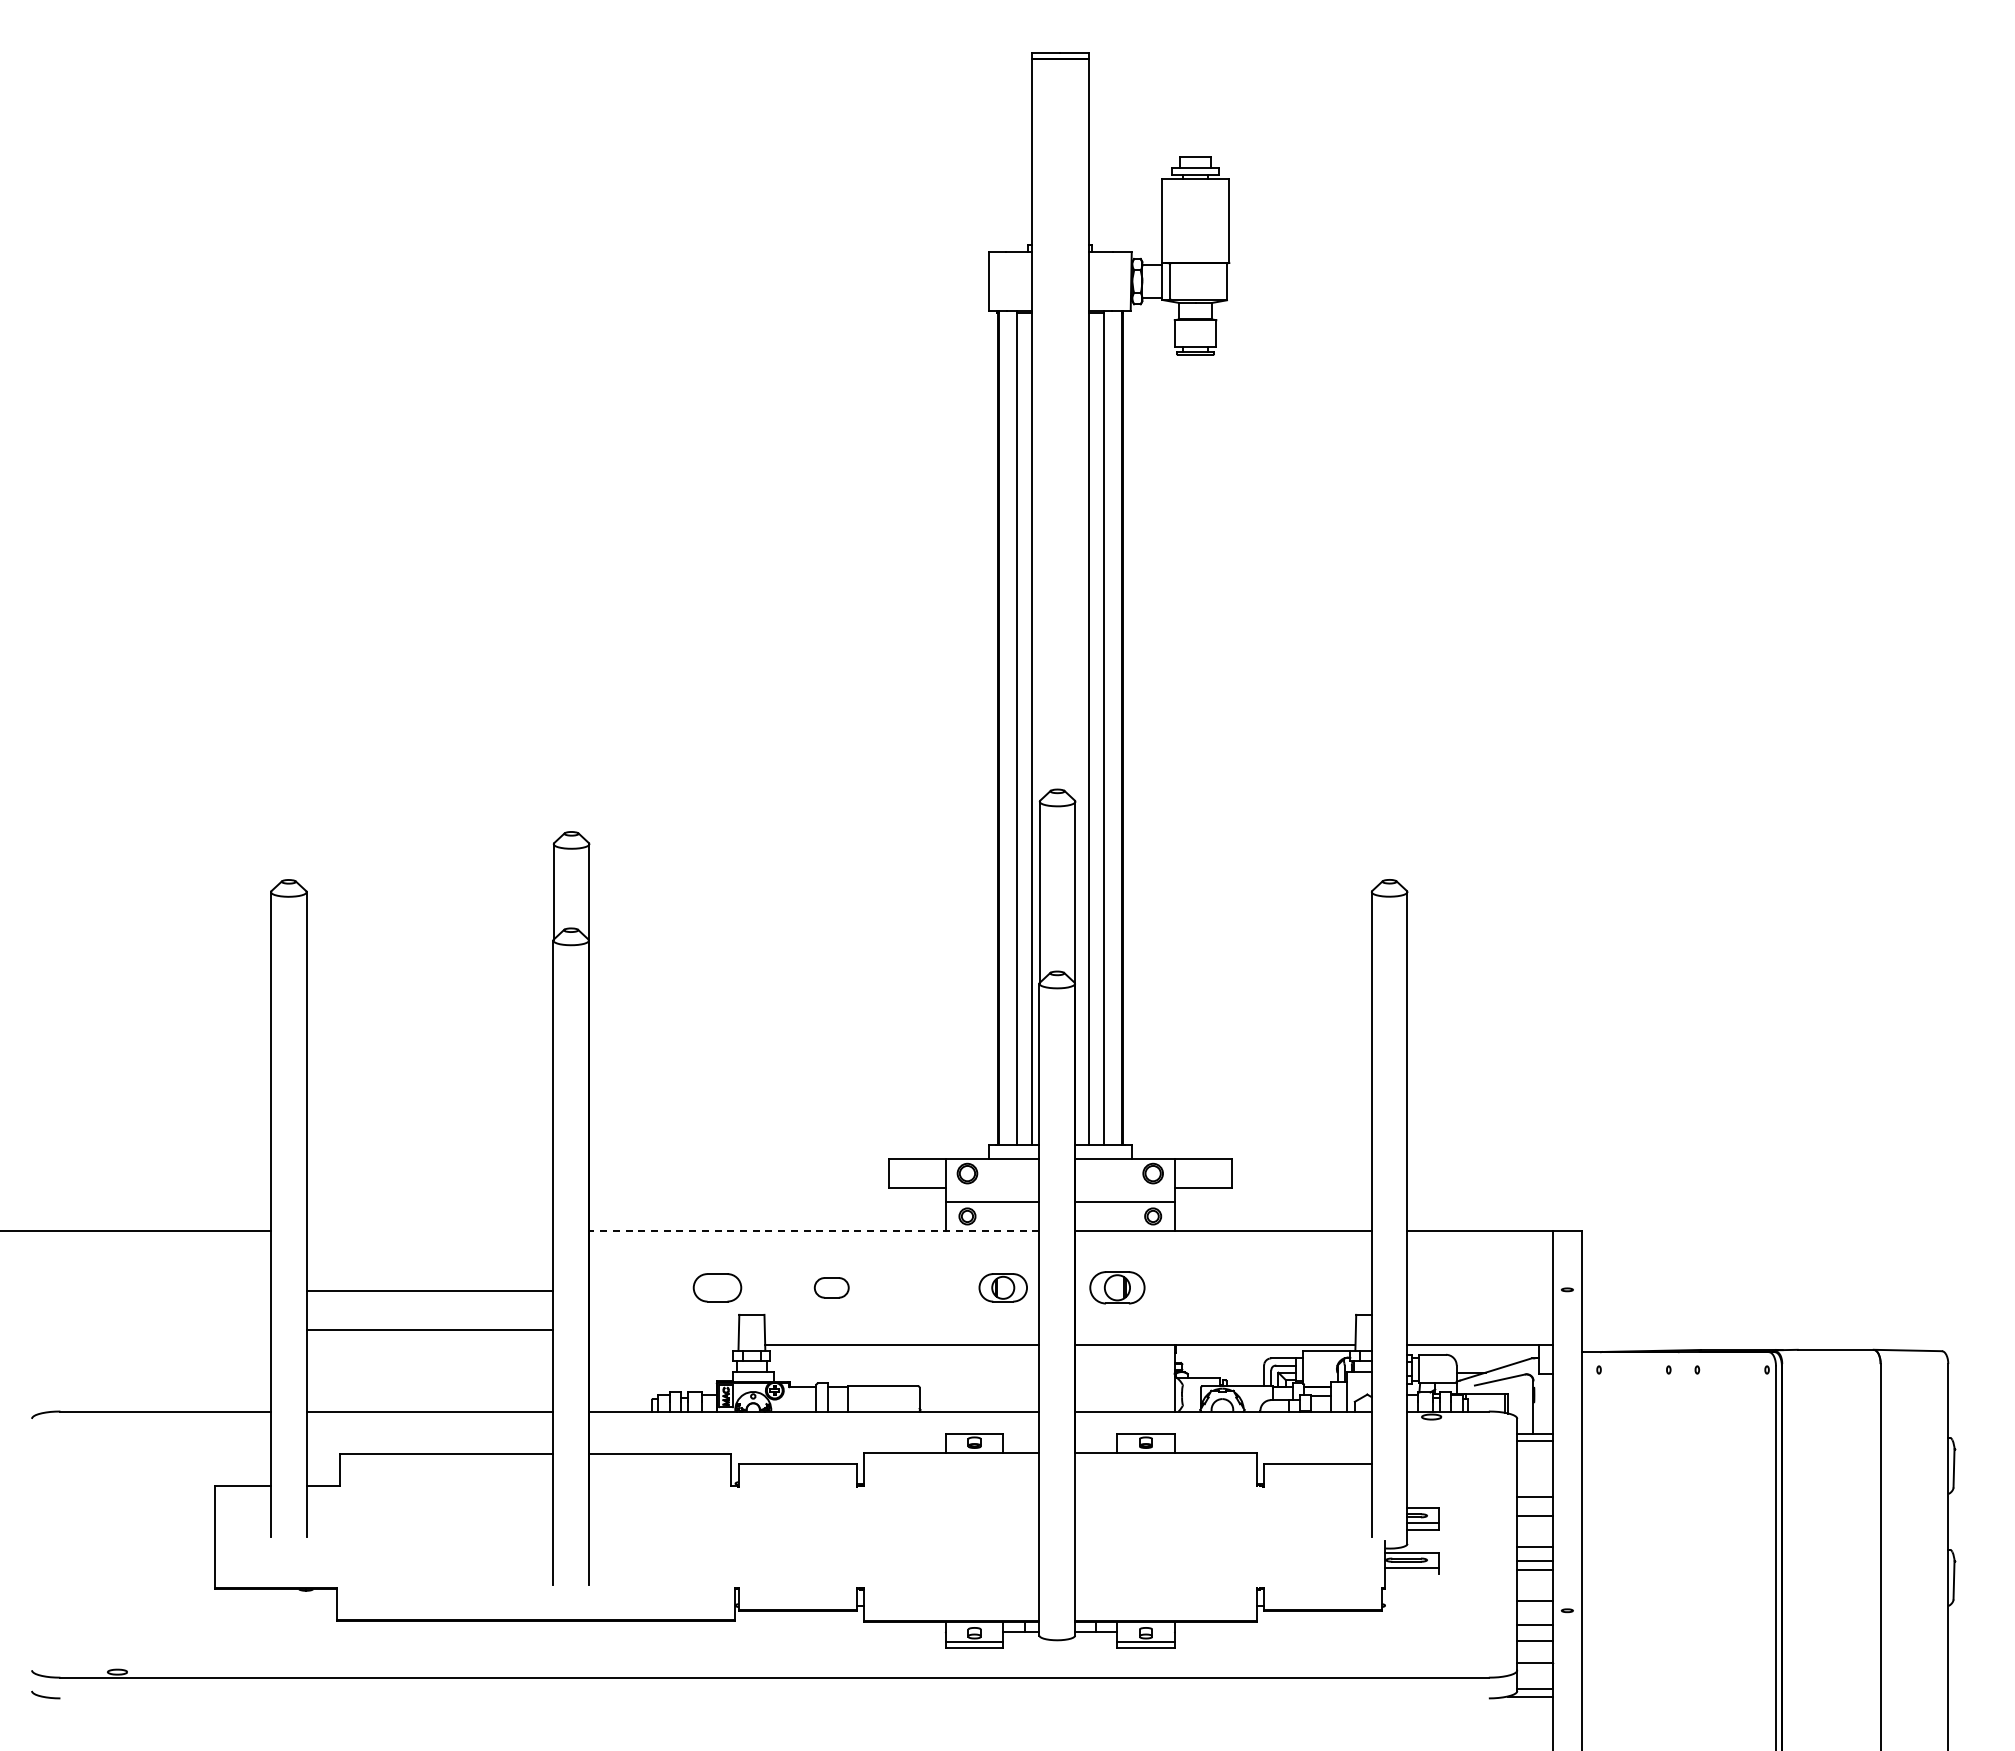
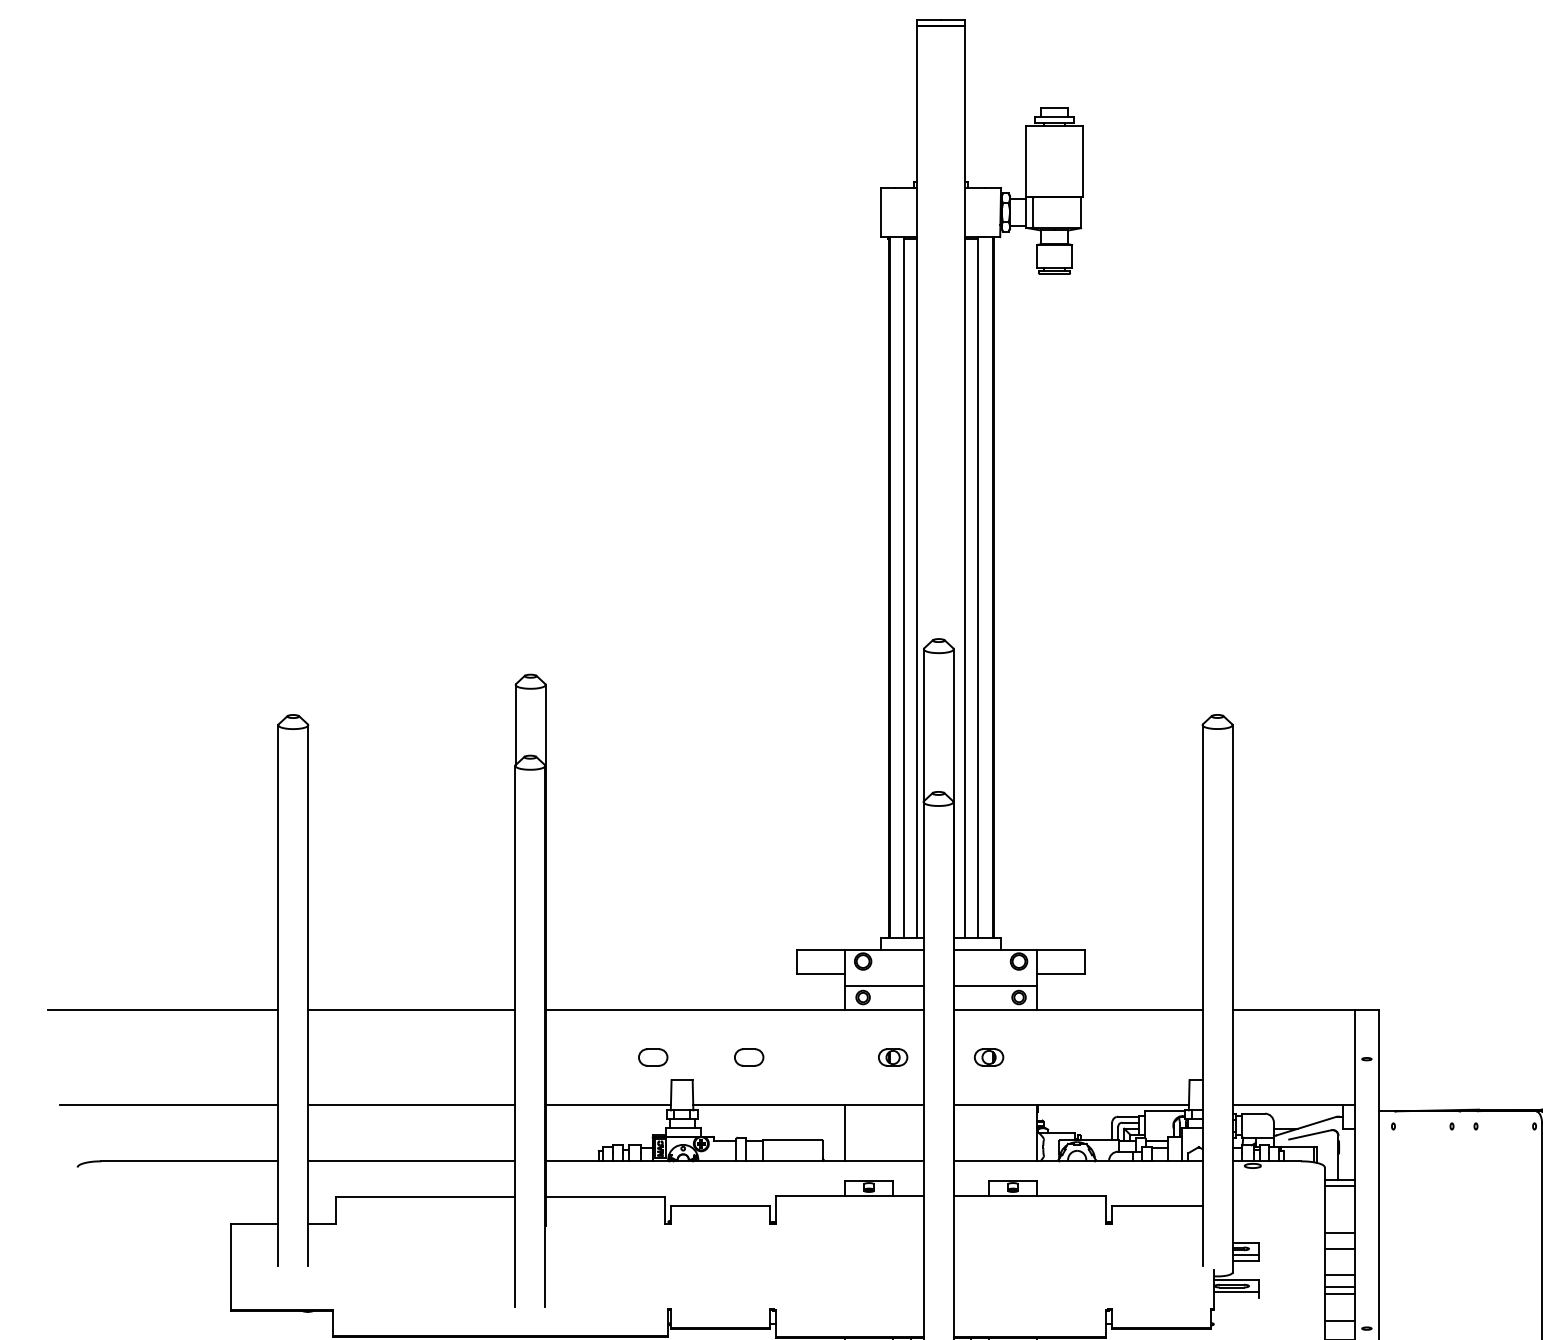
line: (813, 1230) -> (733, 1009), dashed -> solid
part: (717, 1287) -> (653, 1057), size x0.71
part: (1002, 1287) -> (892, 1057), size x0.71
part: (1117, 1287) -> (989, 1057), size x0.62
line: (429, 1291) -> (411, 1105), moved
line: (429, 1329) -> (411, 1009), moved
line: (140, 1345) -> (168, 1105), added
line: (663, 1345) -> (607, 1105), added
line: (946, 1378) -> (845, 1133), added

